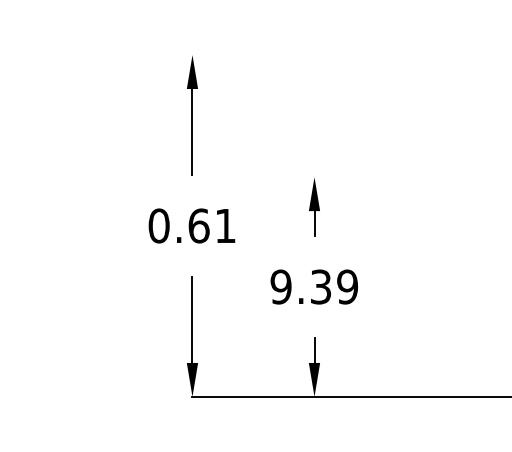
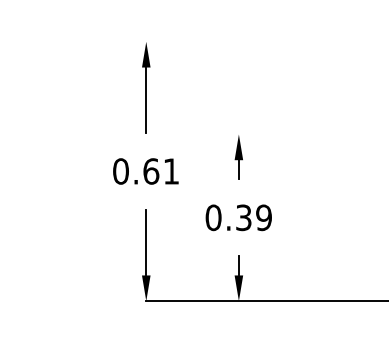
text: (281, 286) -> (213, 217), 9.39 -> 0.39

